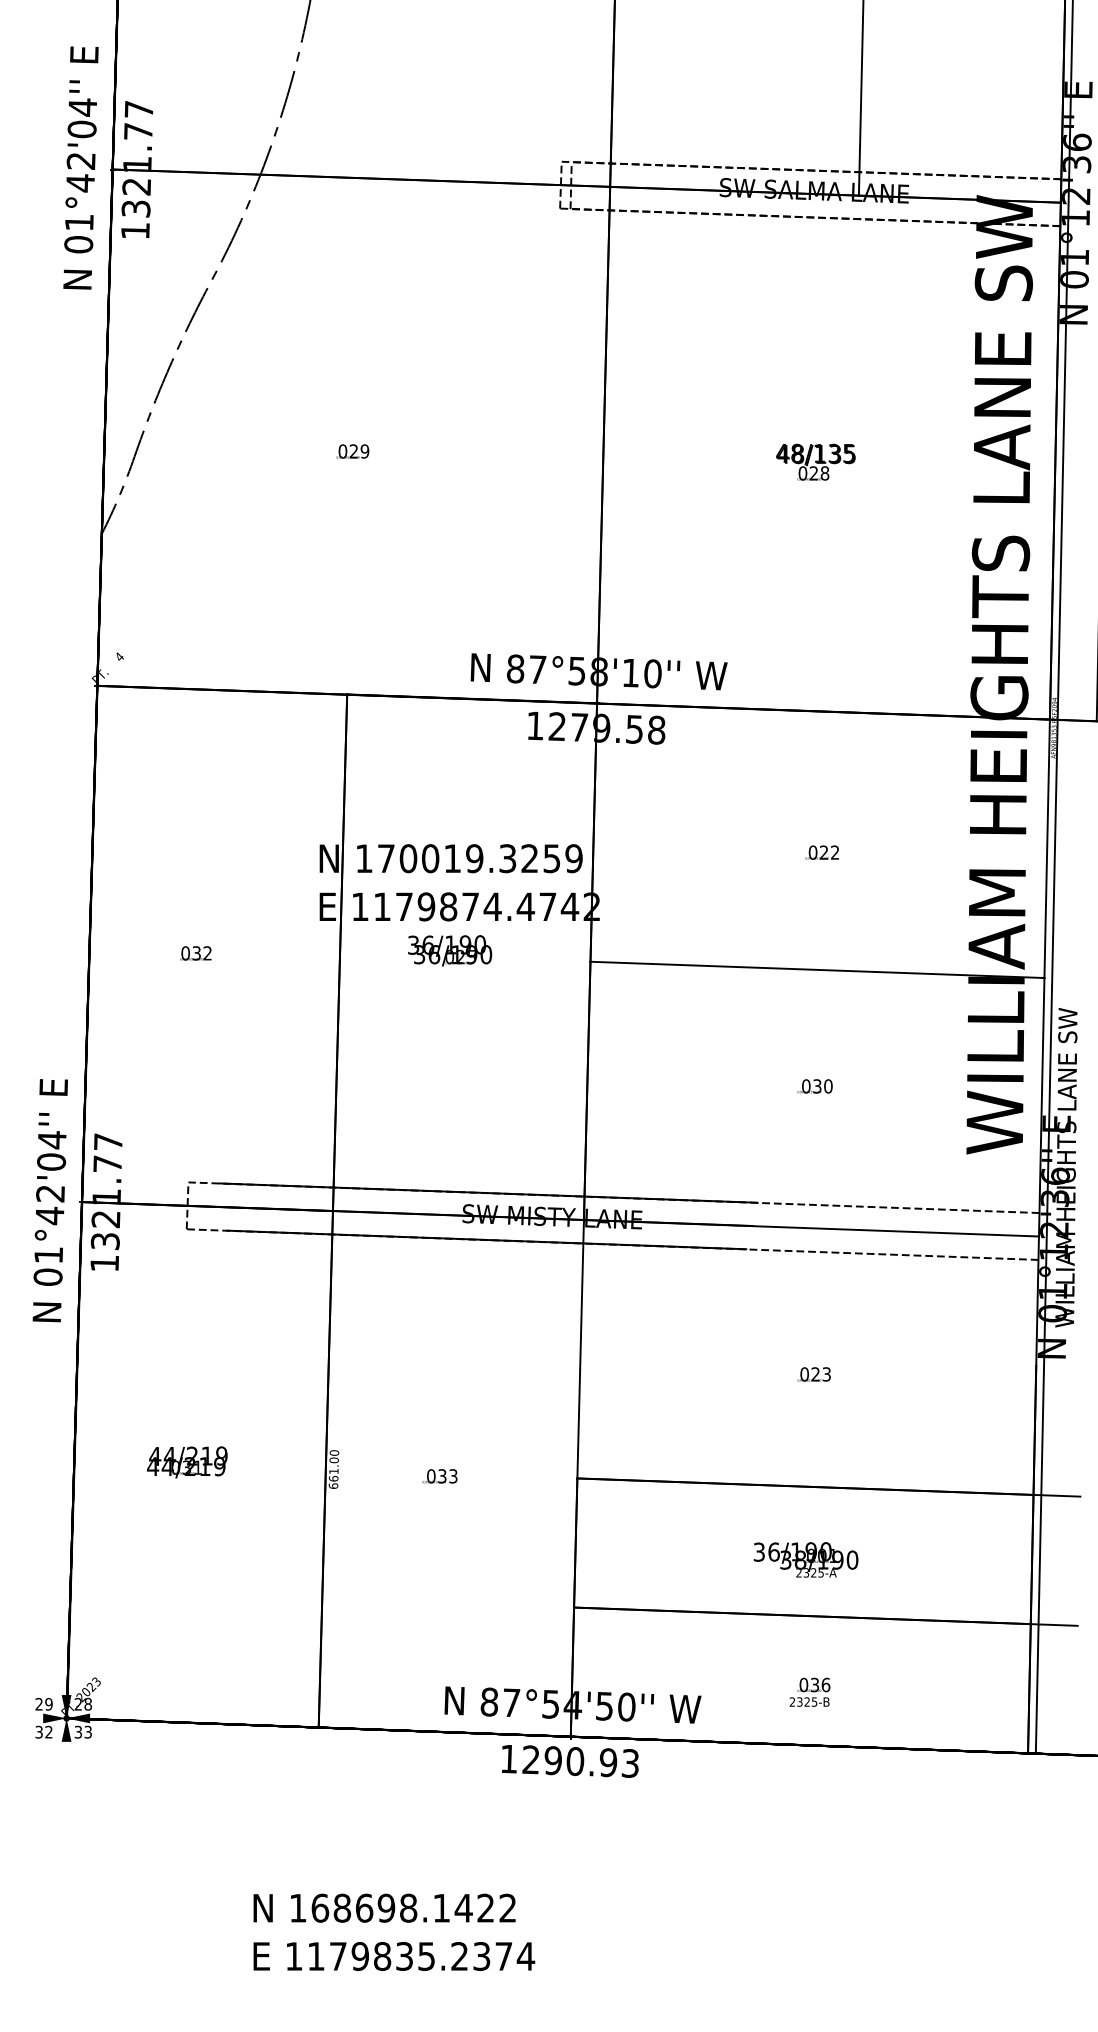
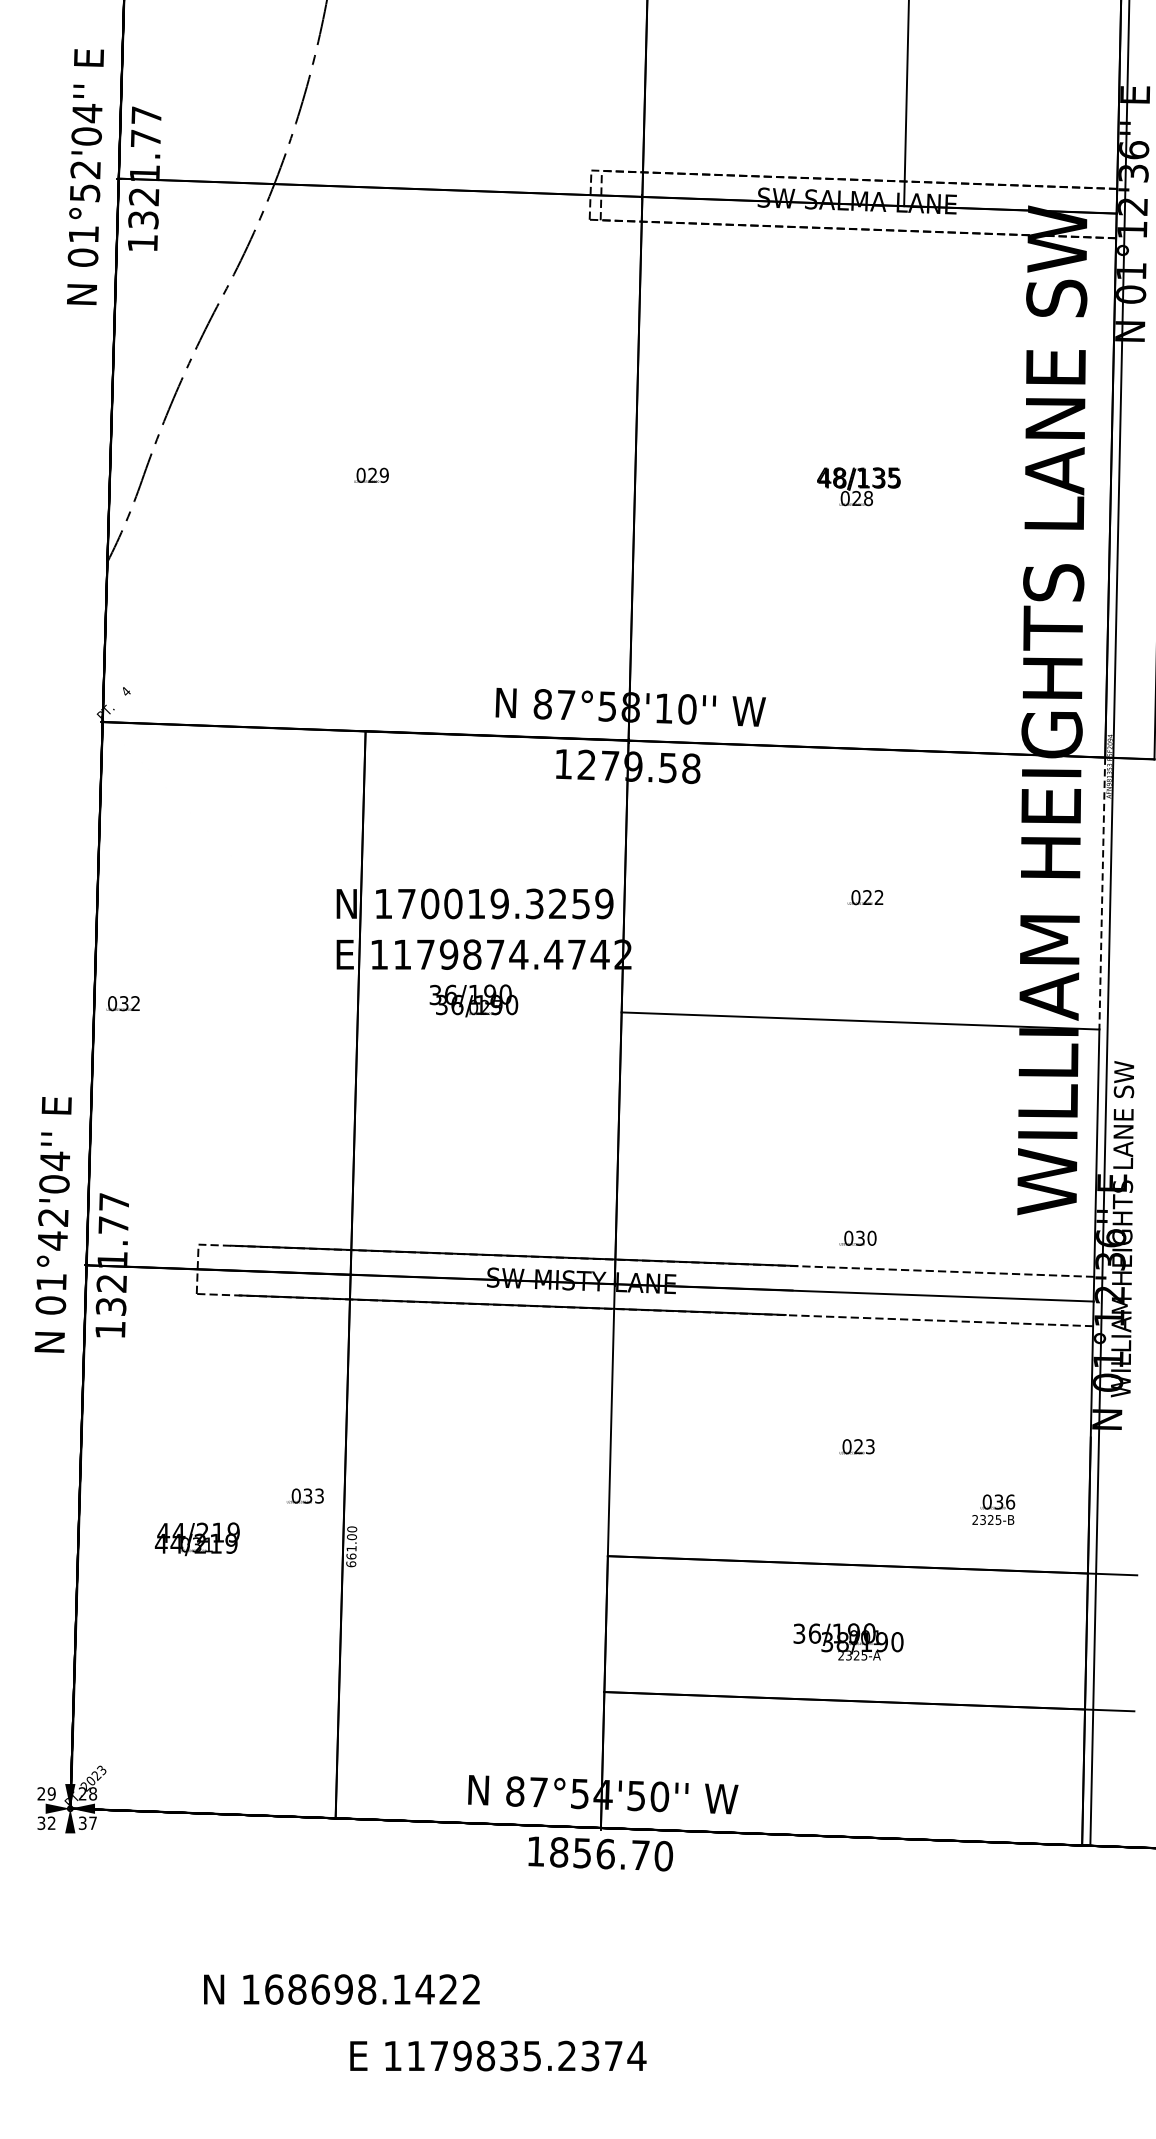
text: (80, 183) -> (84, 193), 01°42'04'' -> 01°52'04''
line: (1047, 849) -> (1102, 894), solid -> dashed
text: (195, 953) -> (122, 1003), moved
text: (814, 1086) -> (857, 1238), moved
text: (49, 1200) -> (52, 1224), moved
text: (439, 1476) -> (304, 1496), moved
text: (809, 1691) -> (993, 1508), moved
text: (87, 1731) -> (92, 1822), 33 -> 37
text: (580, 1761) -> (611, 1854), 1290.93 -> 1856.70
text: (384, 1907) -> (341, 1988), moved
text: (394, 1956) -> (498, 2056), moved

